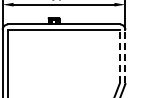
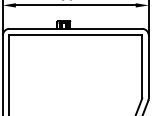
line: (119, 56) -> (141, 66), dashed -> solid
line: (125, 56) -> (148, 66), dashed -> solid

